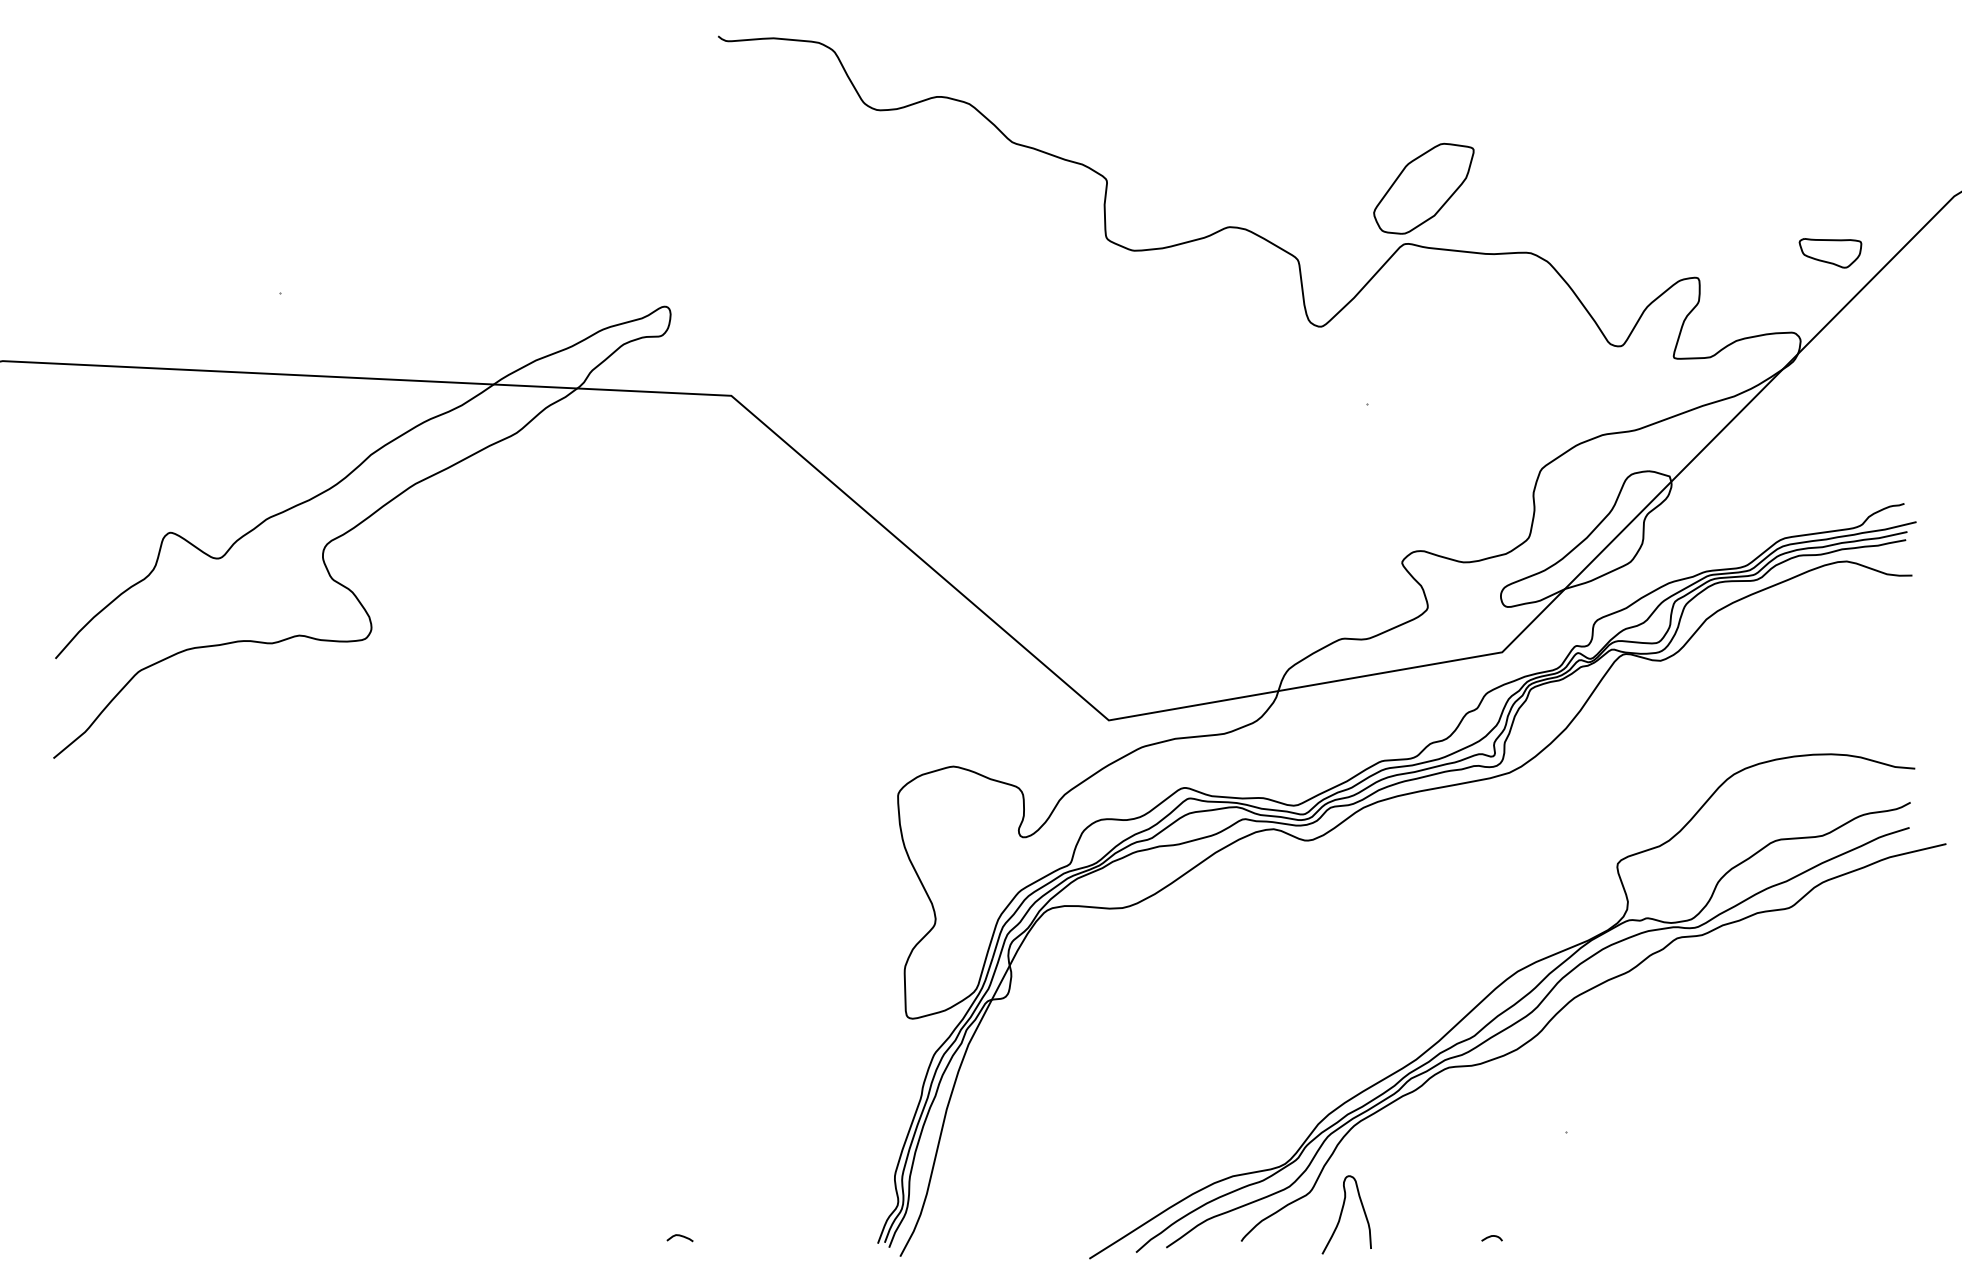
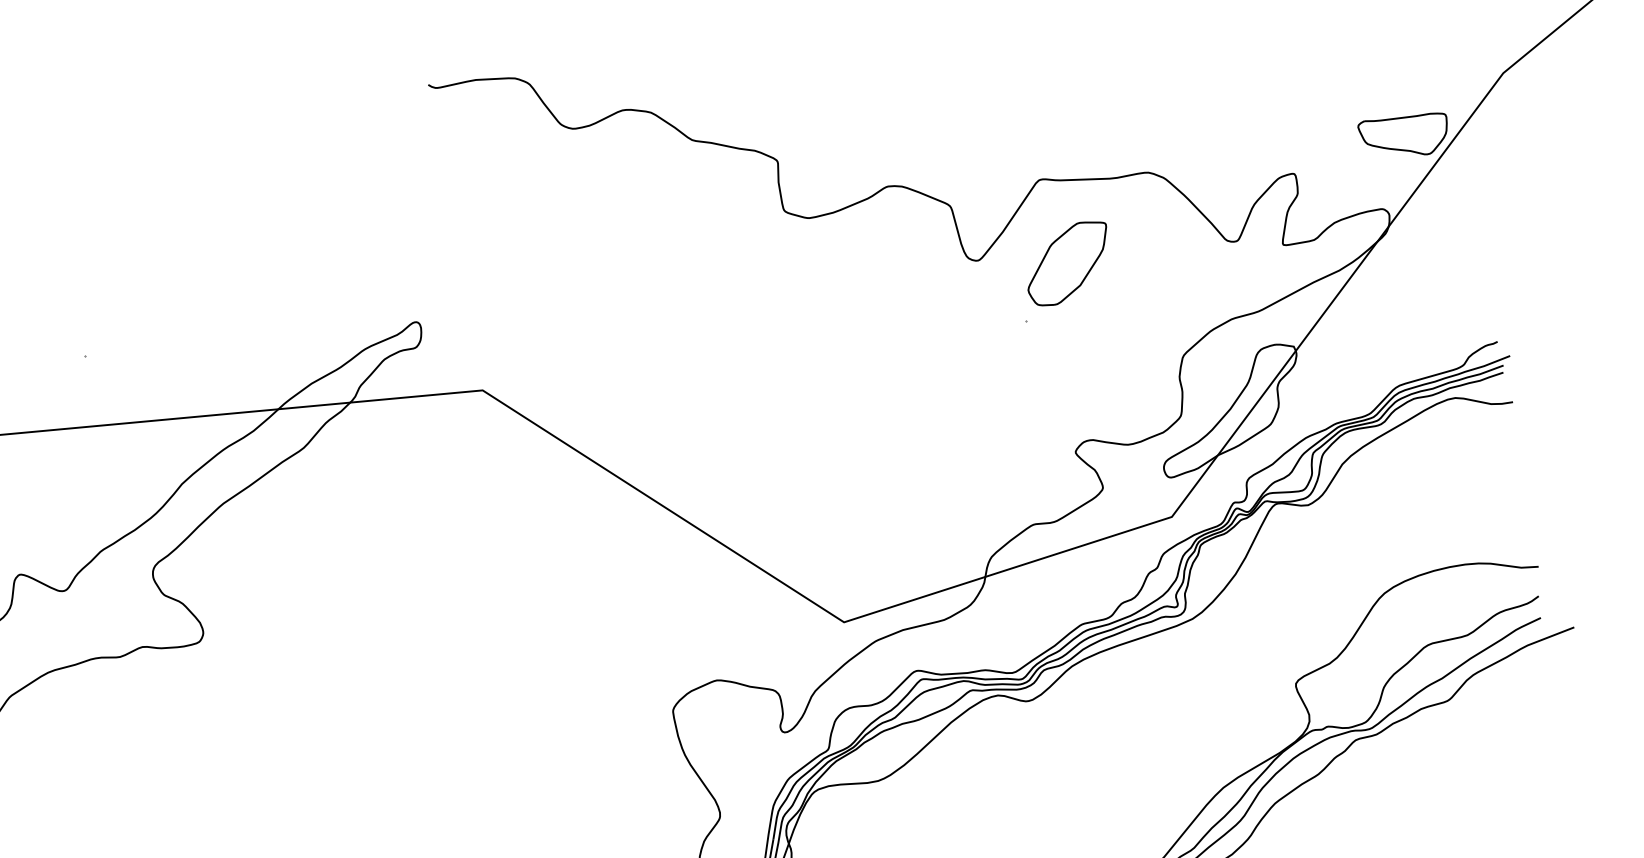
part: (1423, 188) -> (1067, 263), moved
part: (1830, 253) -> (1404, 136), size x1.67

